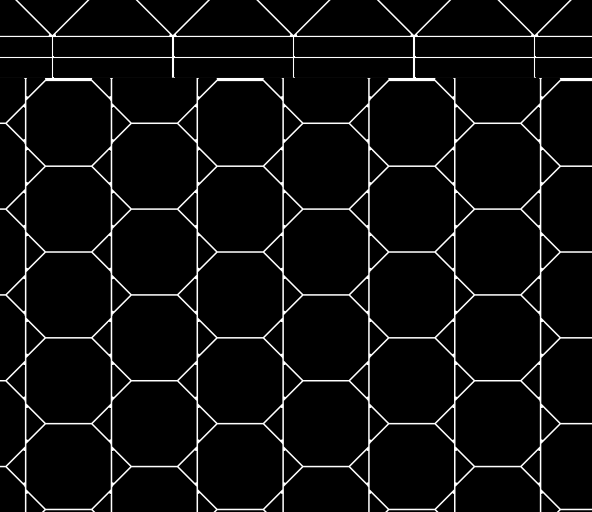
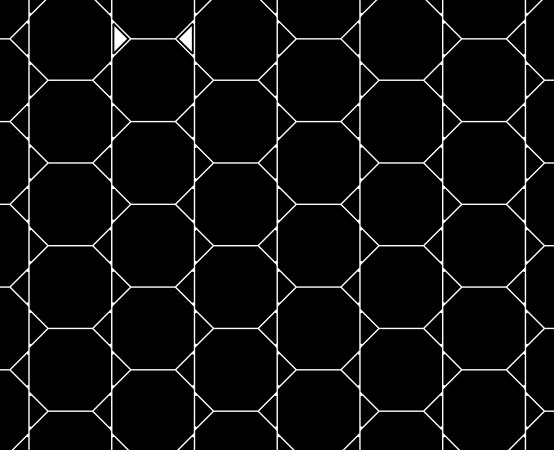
fill: (120, 122) -> (120, 38), removed
fill: (187, 122) -> (185, 38), removed

